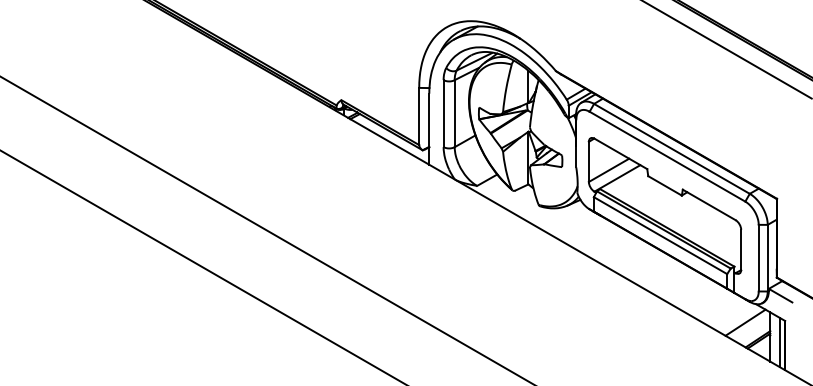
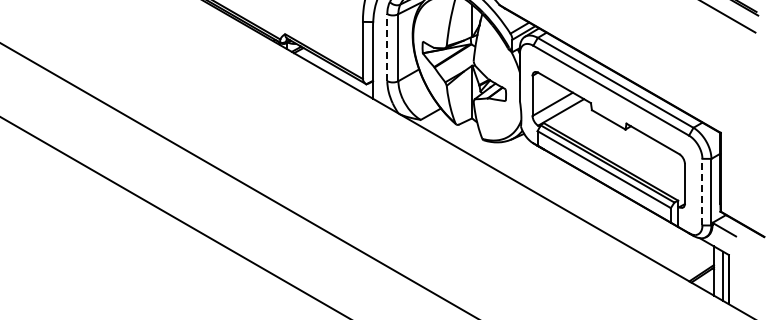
line: (443, 113) -> (387, 47), solid -> dashed
line: (758, 257) -> (702, 191), solid -> dashed
line: (745, 322) -> (689, 256), removed

